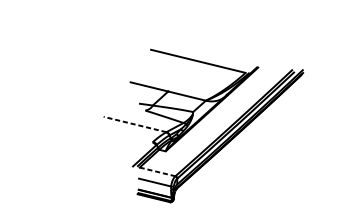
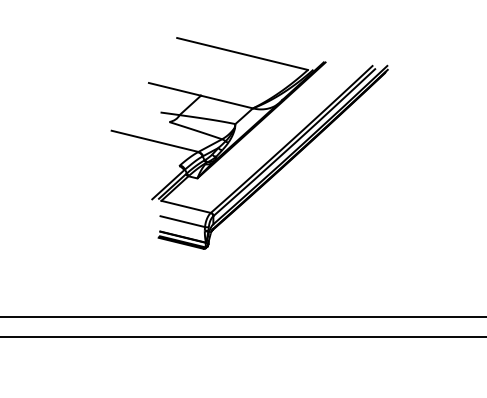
line: (135, 124) -> (155, 141), dashed -> solid
line: (157, 172) -> (186, 207), dashed -> solid

